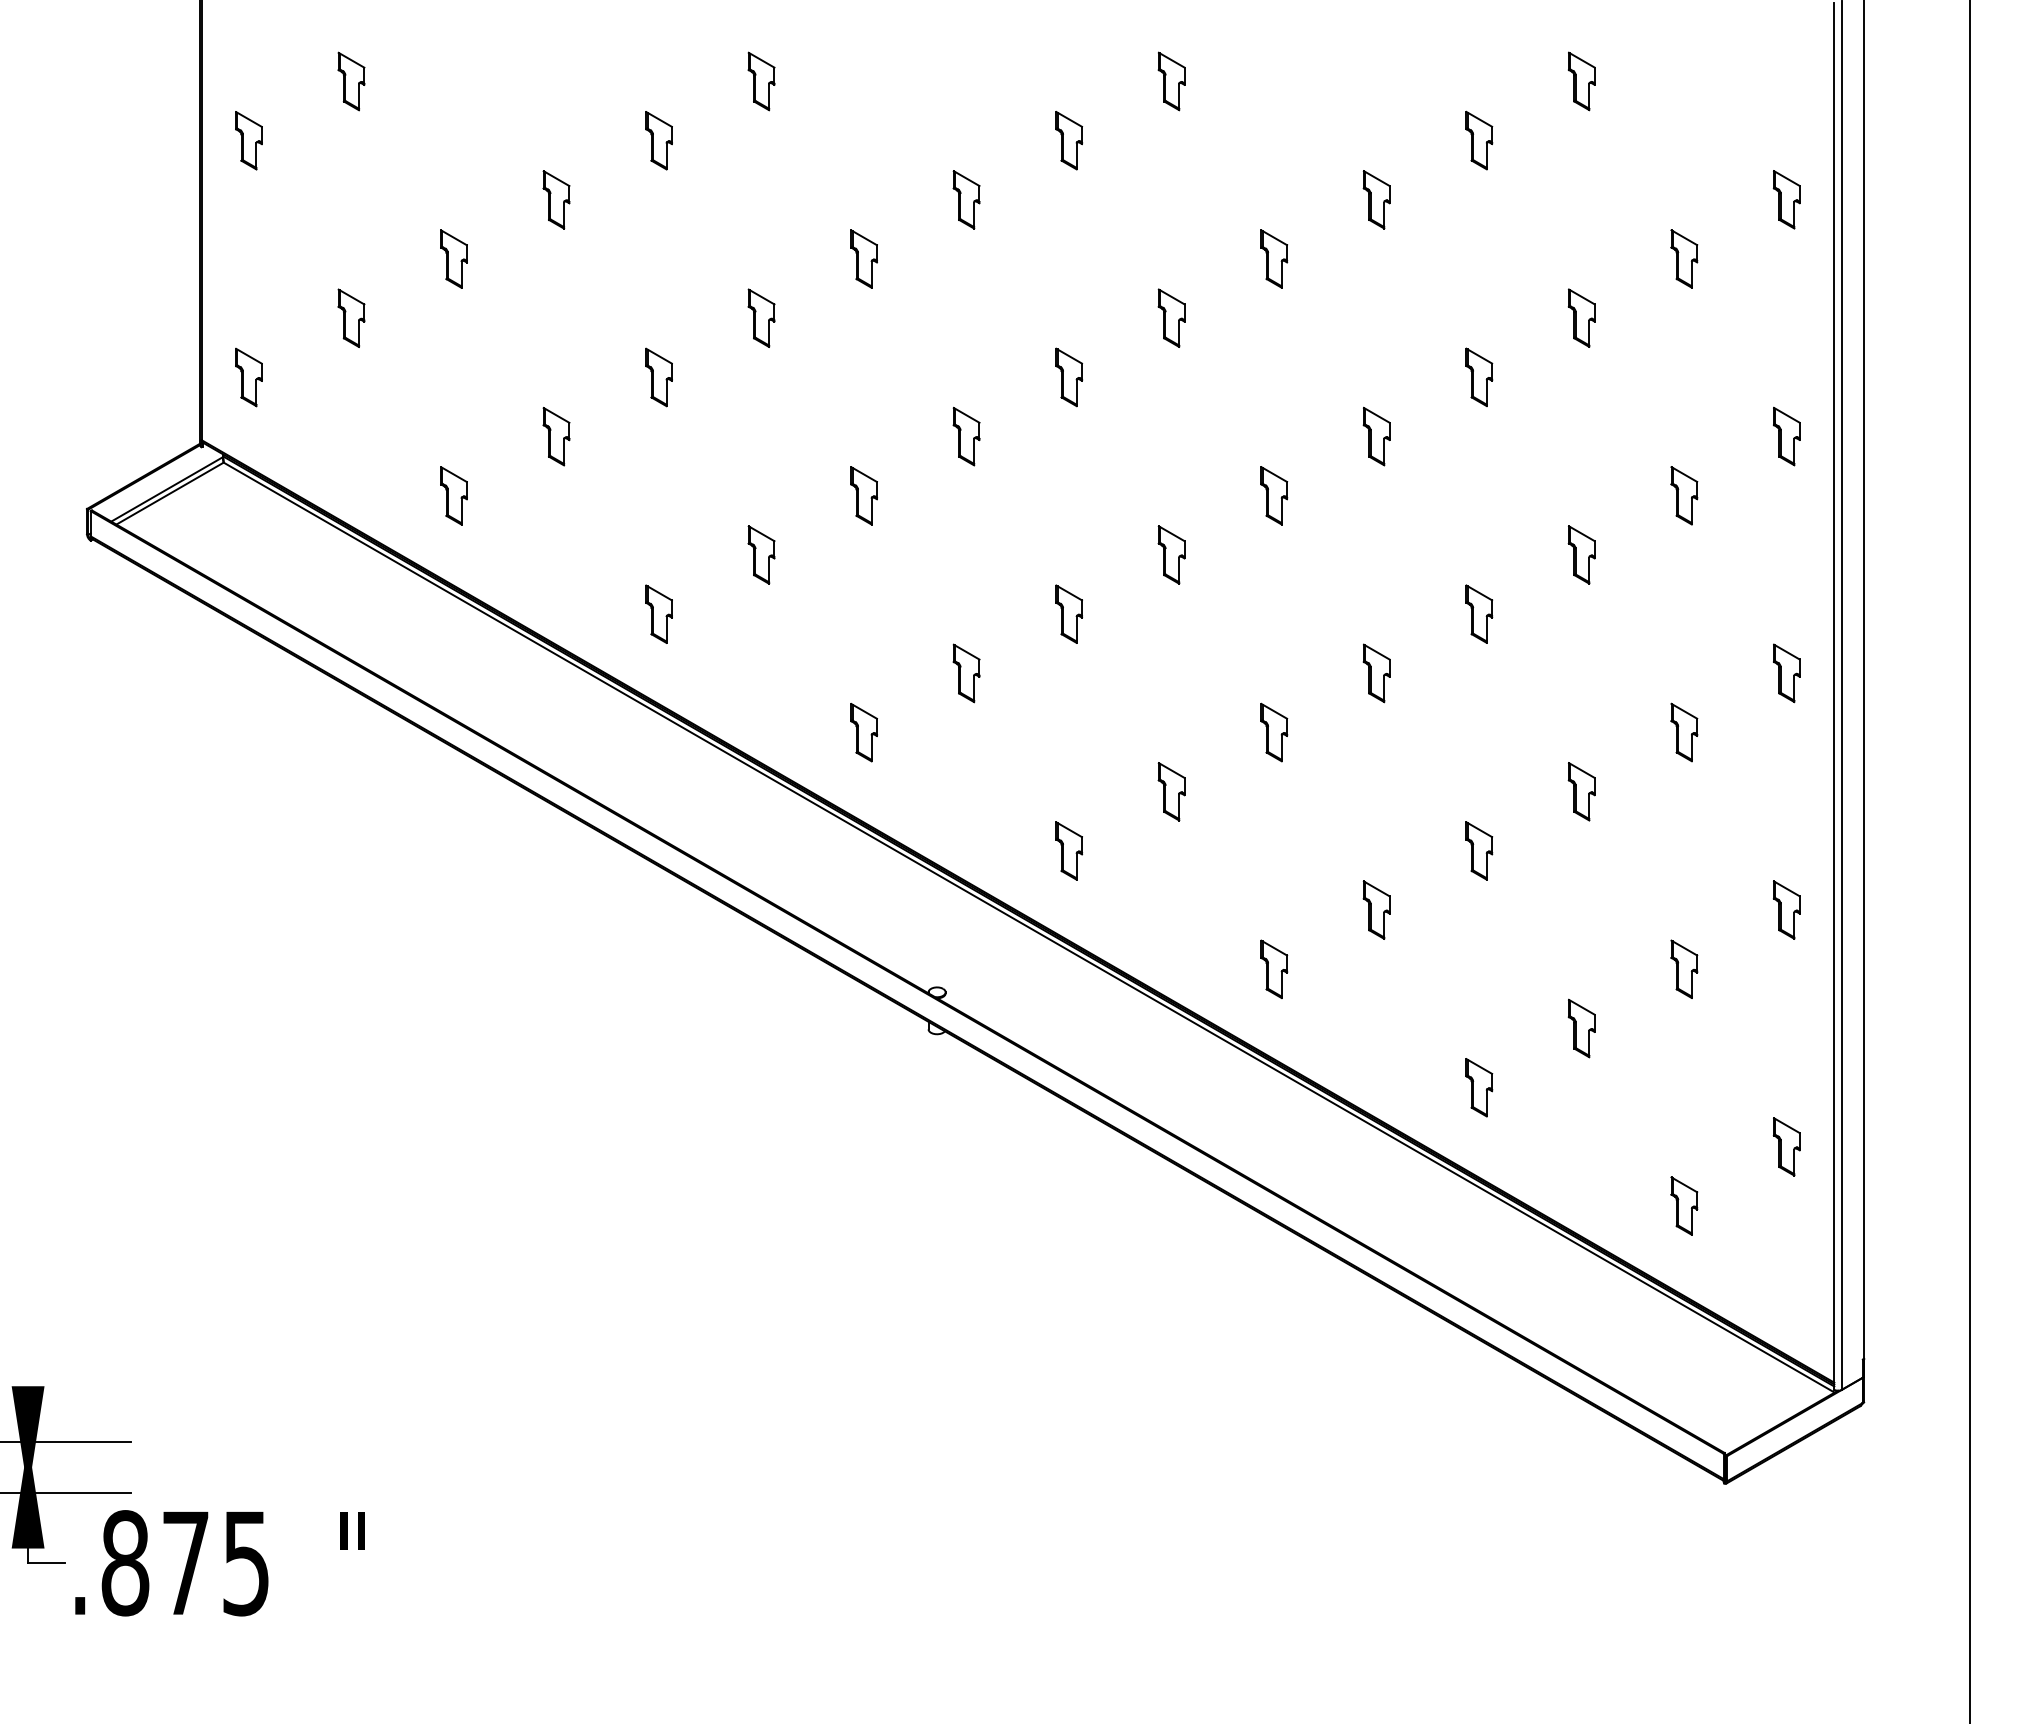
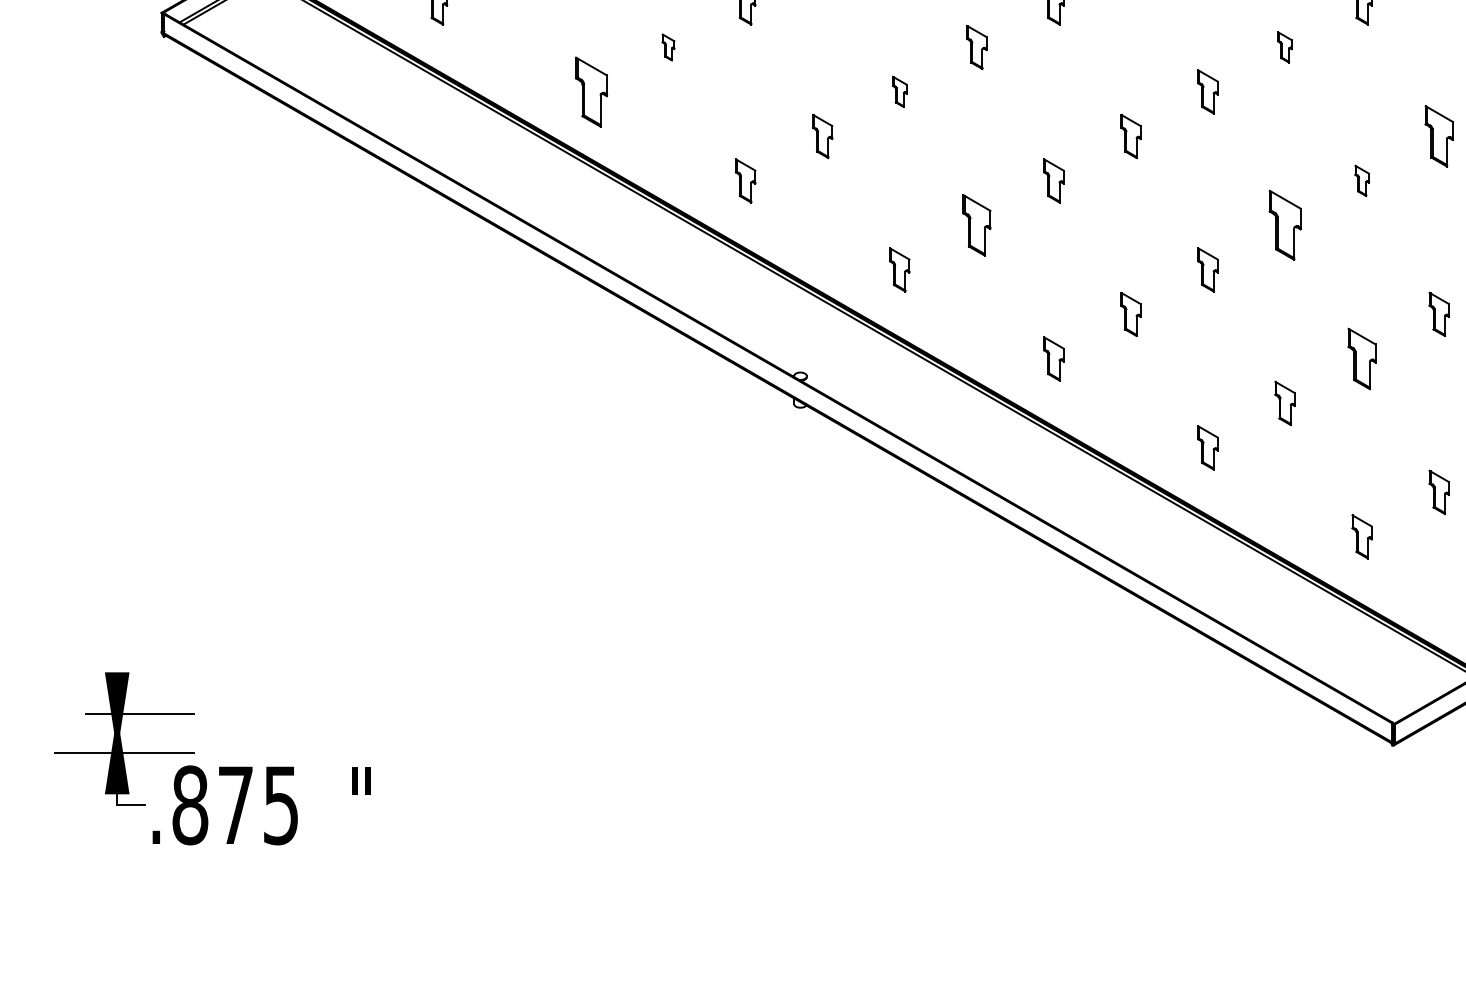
part: (761, 554) -> (668, 47), size x0.6
part: (1581, 554) -> (1284, 47), size x0.7
part: (658, 613) -> (591, 91), size x1.6
part: (1069, 613) -> (900, 91), size x0.7
part: (1786, 673) -> (1438, 136), size x1.4
part: (1684, 732) -> (1362, 180), size x0.7
part: (1171, 791) -> (976, 225), size x1.4
part: (1581, 791) -> (1284, 225), size x1.6
part: (1684, 968) -> (1362, 358), size x1.4

